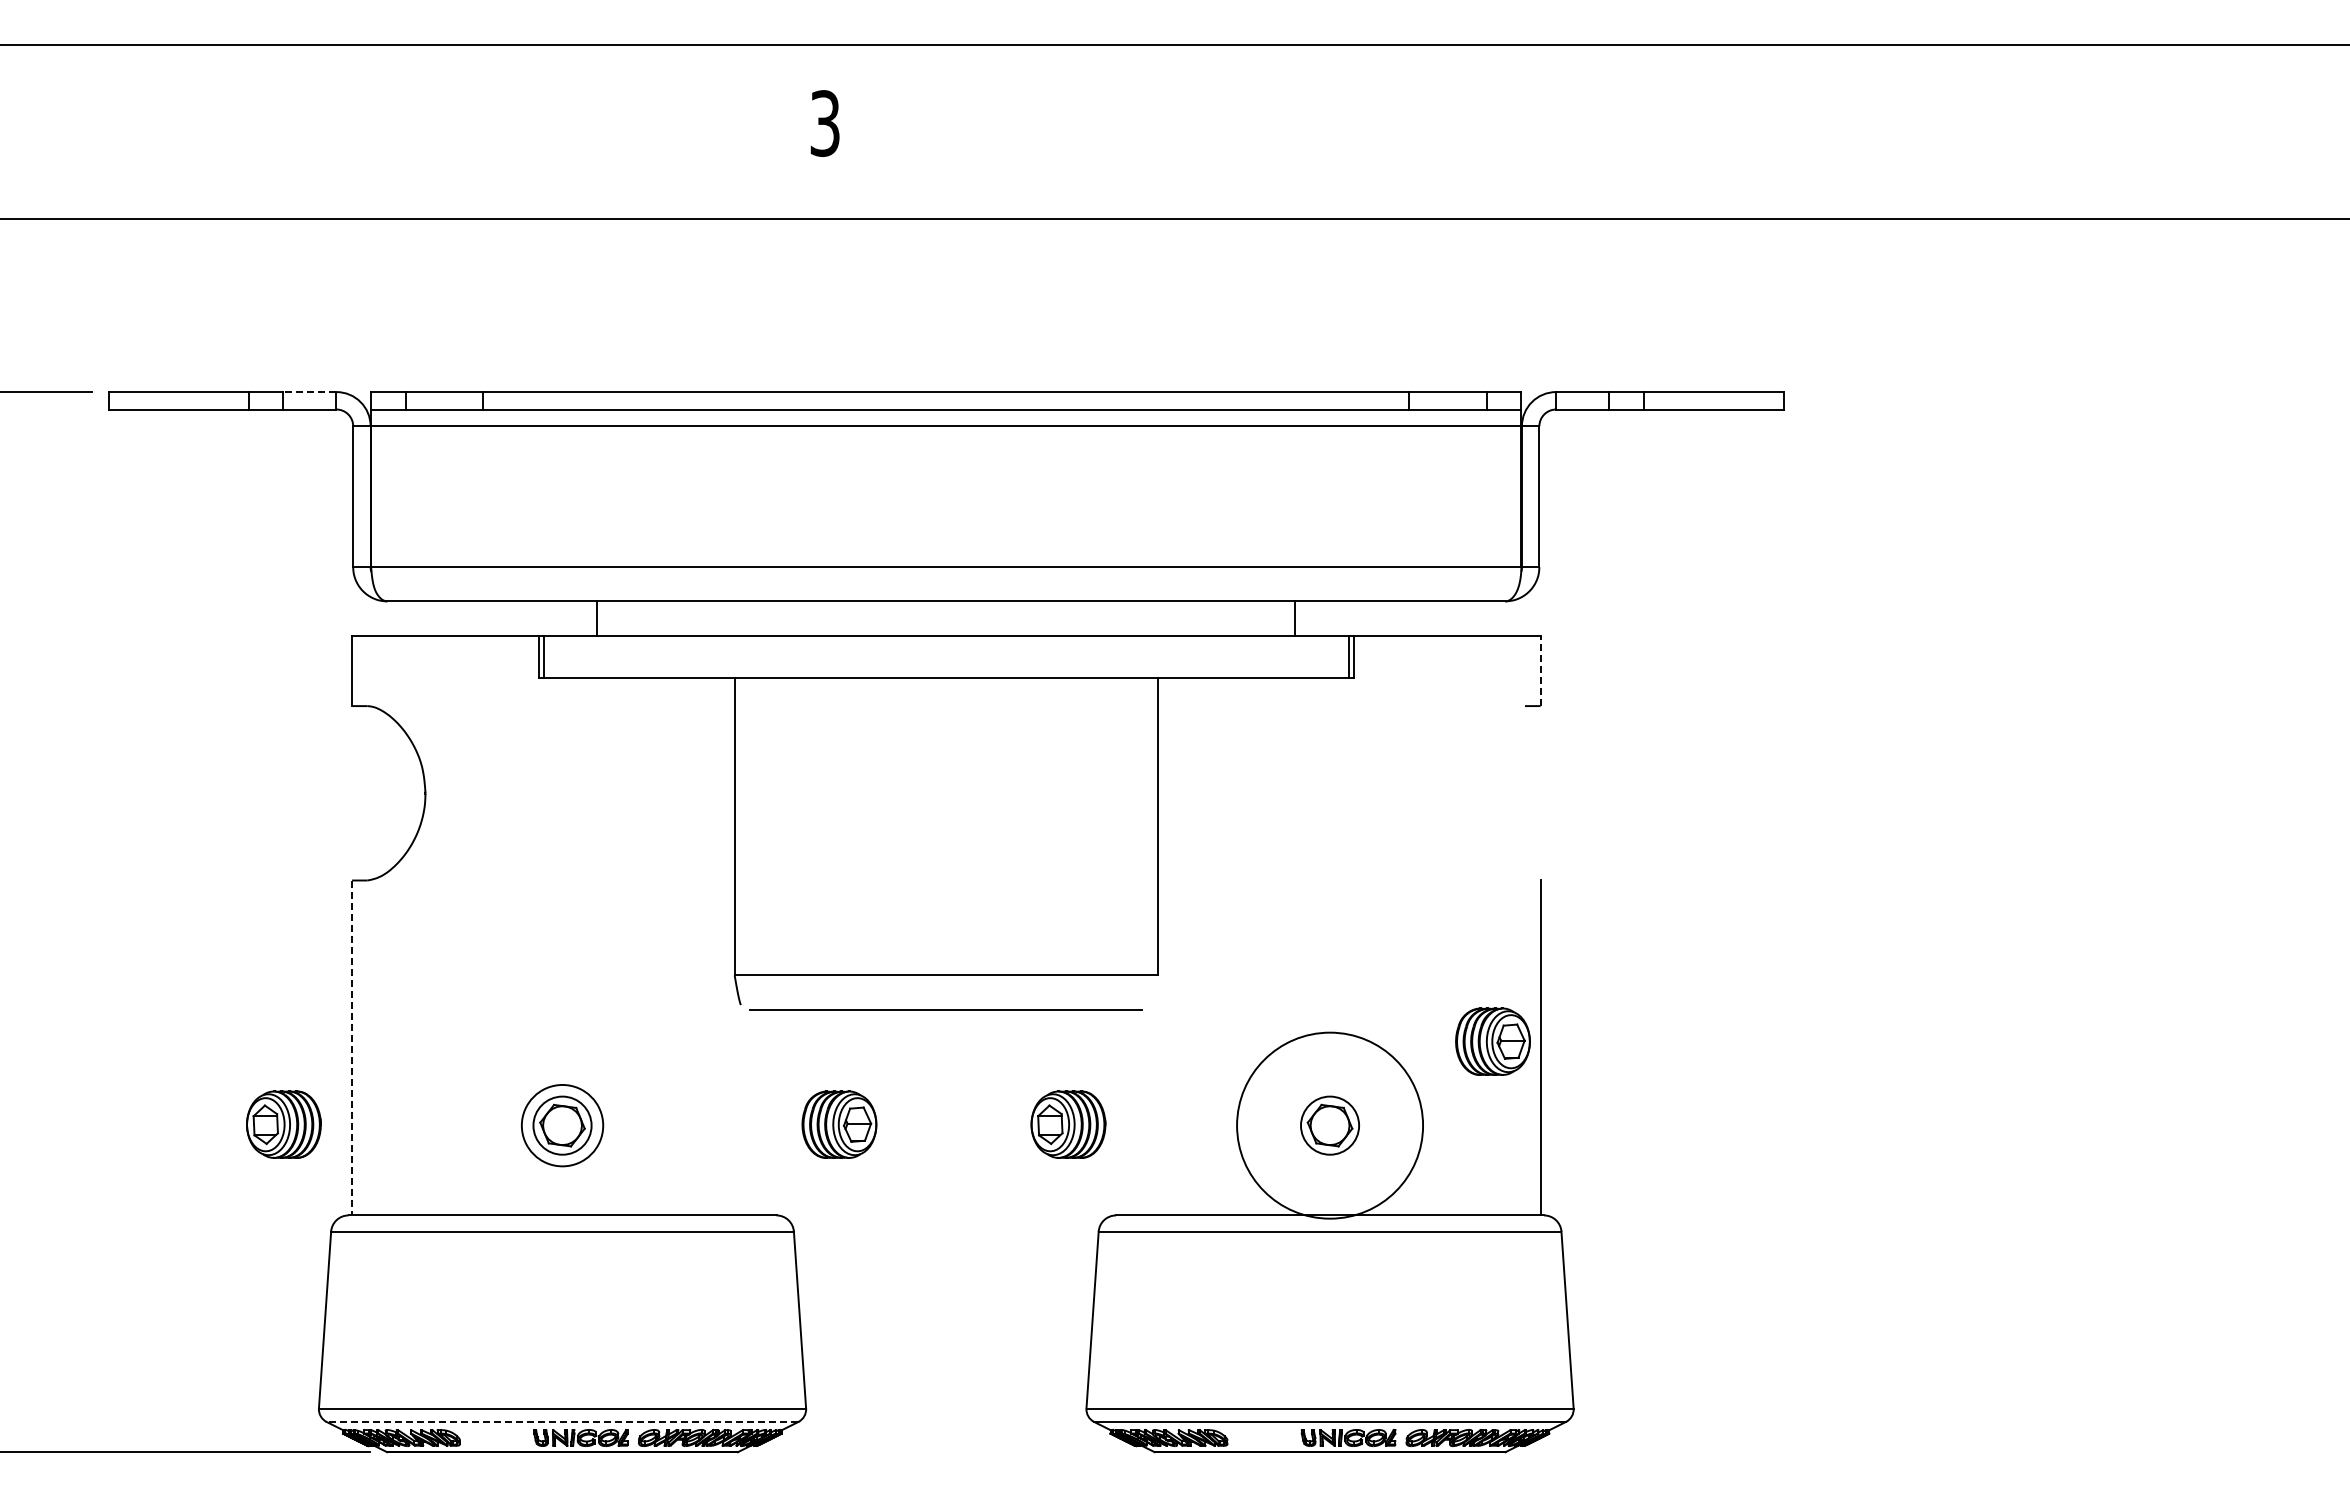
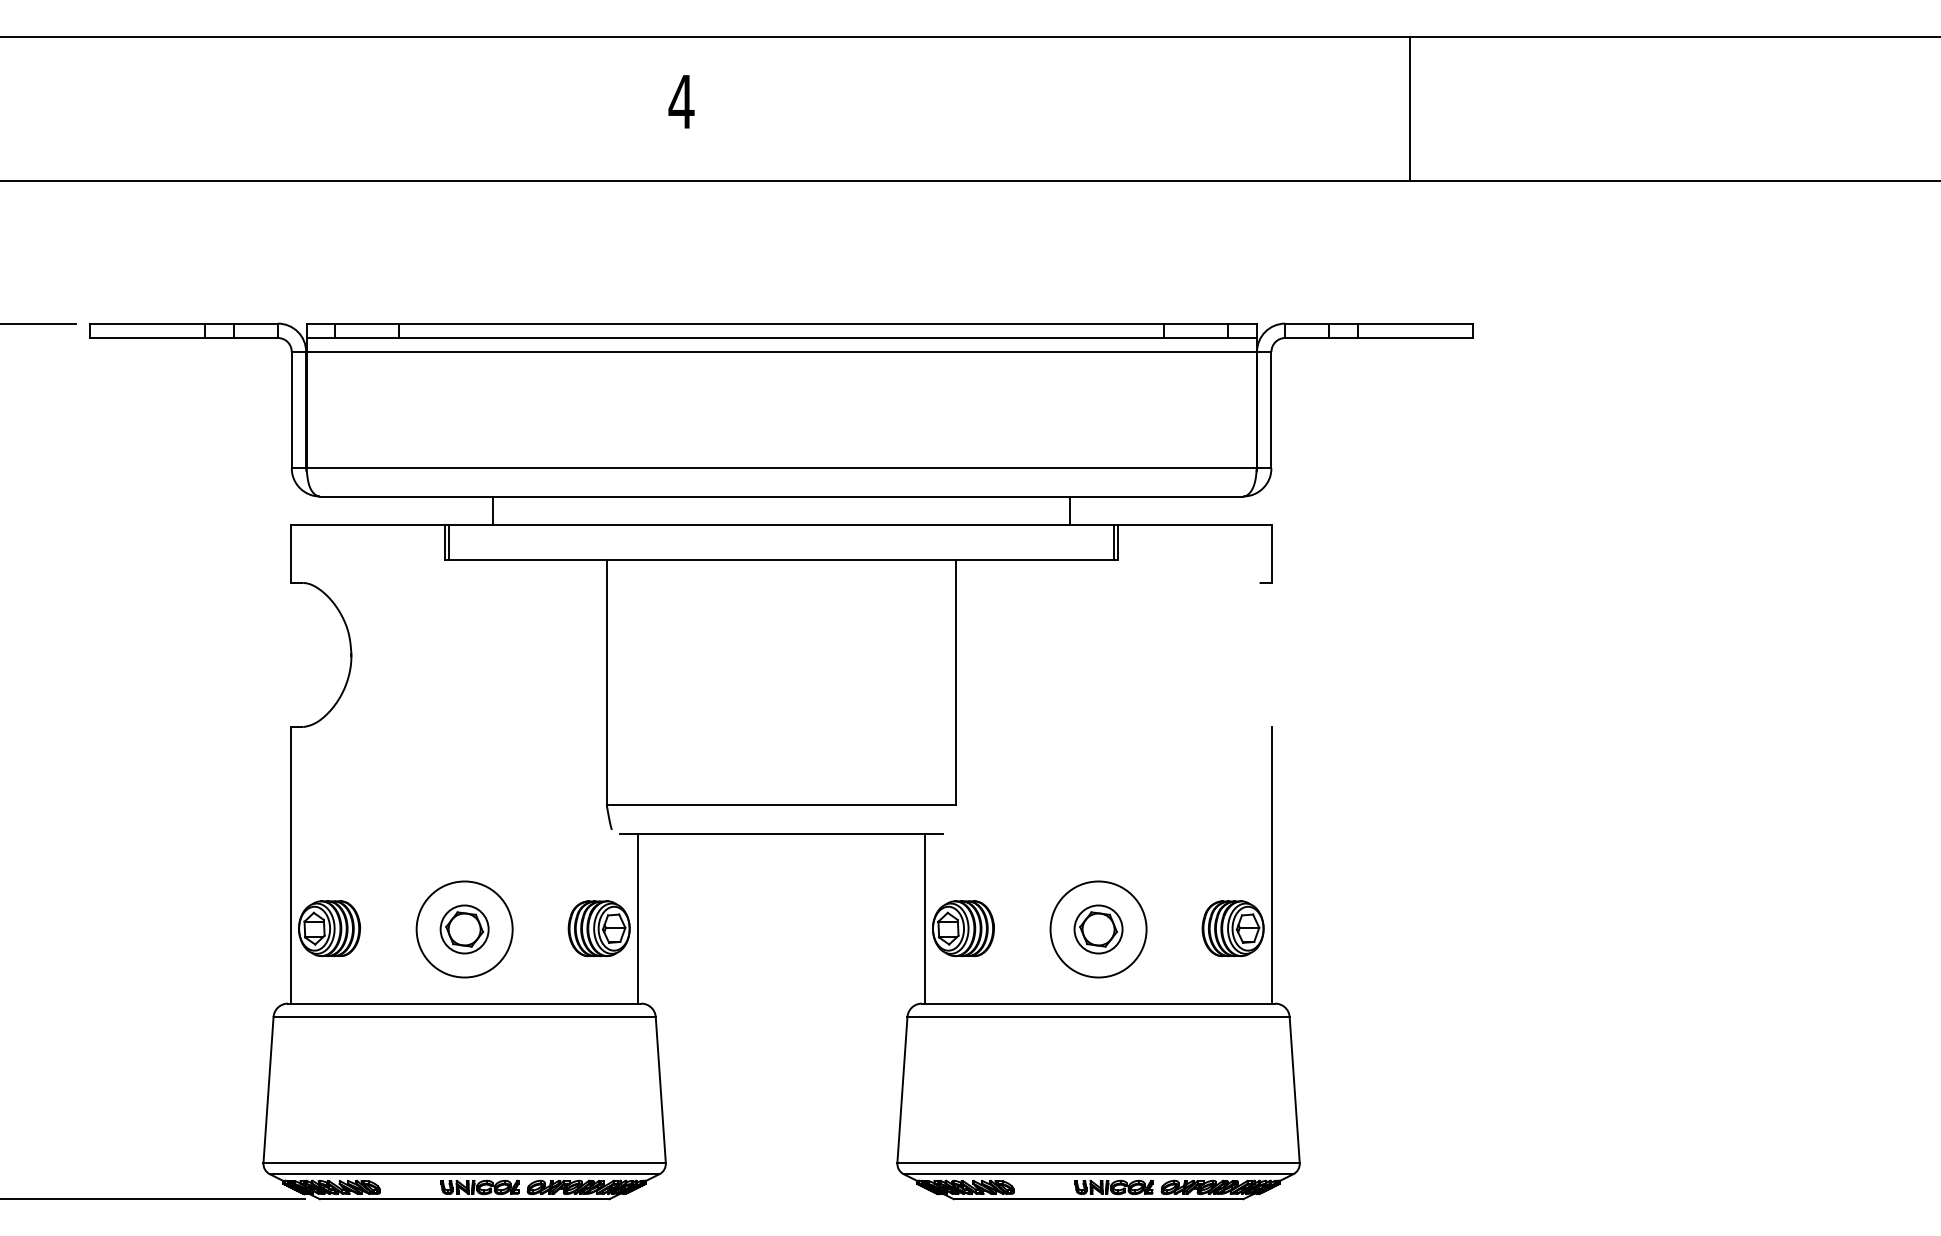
text: (824, 123) -> (681, 101), 3 -> 4
line: (1707, 131) -> (1410, 108), added
line: (309, 392) -> (255, 323), dashed -> solid
line: (1540, 671) -> (1272, 554), dashed -> solid
part: (1492, 1041) -> (1232, 928), moved
line: (352, 1048) -> (291, 865), dashed -> solid
line: (772, 1112) -> (638, 918), added
line: (1119, 1112) -> (924, 918), added
part: (283, 1124) -> (329, 928), moved
part: (839, 1124) -> (599, 928), moved
part: (1068, 1124) -> (963, 928), moved
circle: (562, 1125) -> (464, 929), size x1.43
circle: (1329, 1125) -> (1098, 929), size x0.62
line: (562, 1421) -> (464, 1173), dashed -> solid

